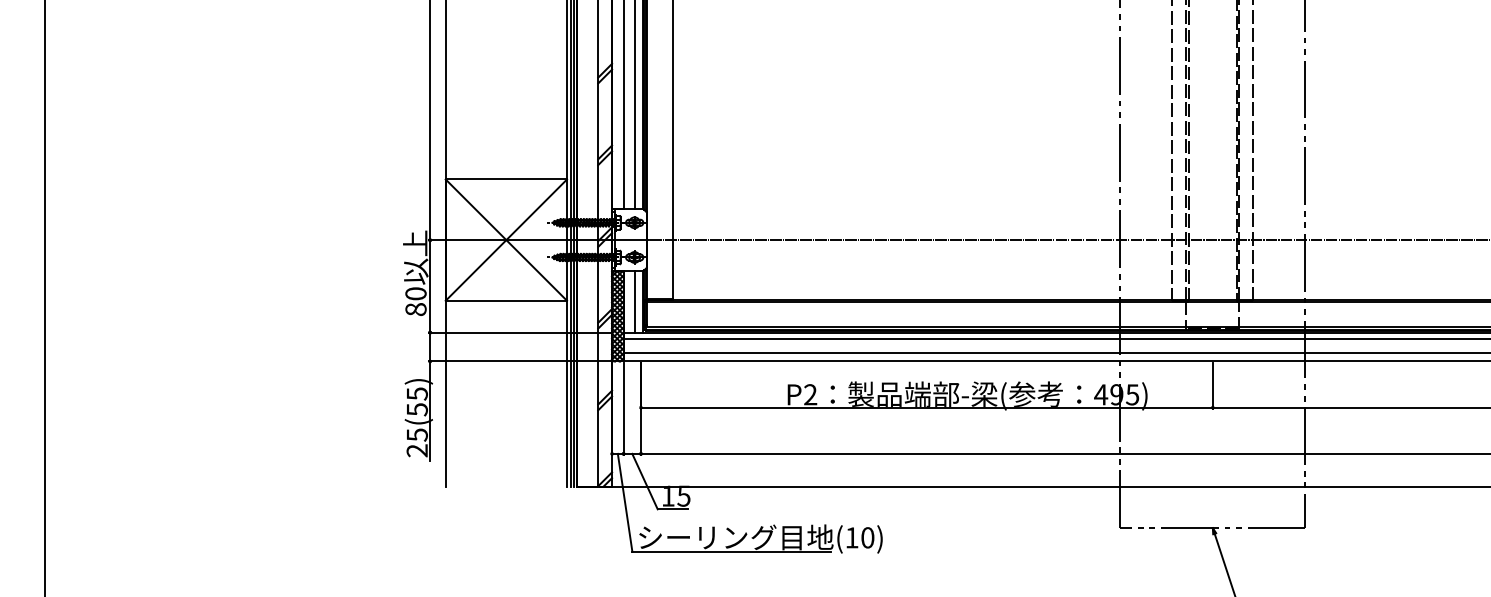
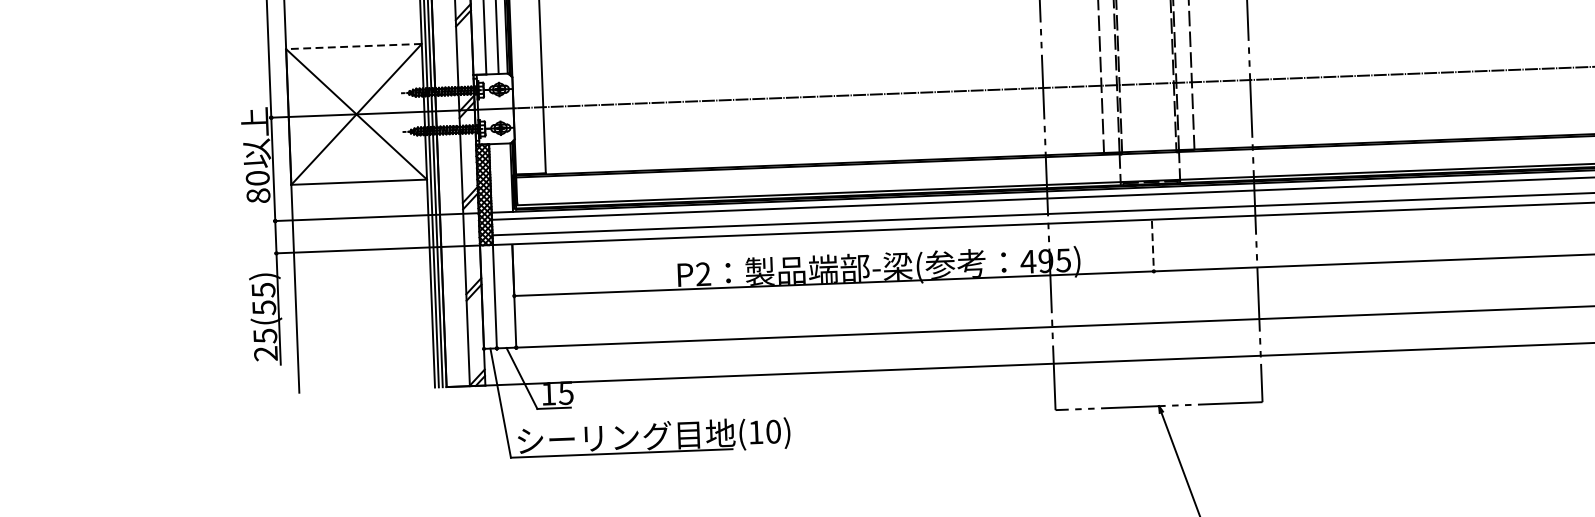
line: (506, 179) -> (354, 46), solid -> dashed
line: (634, 301) -> (502, 177), removed
line: (1212, 386) -> (1152, 247), solid -> dashed

